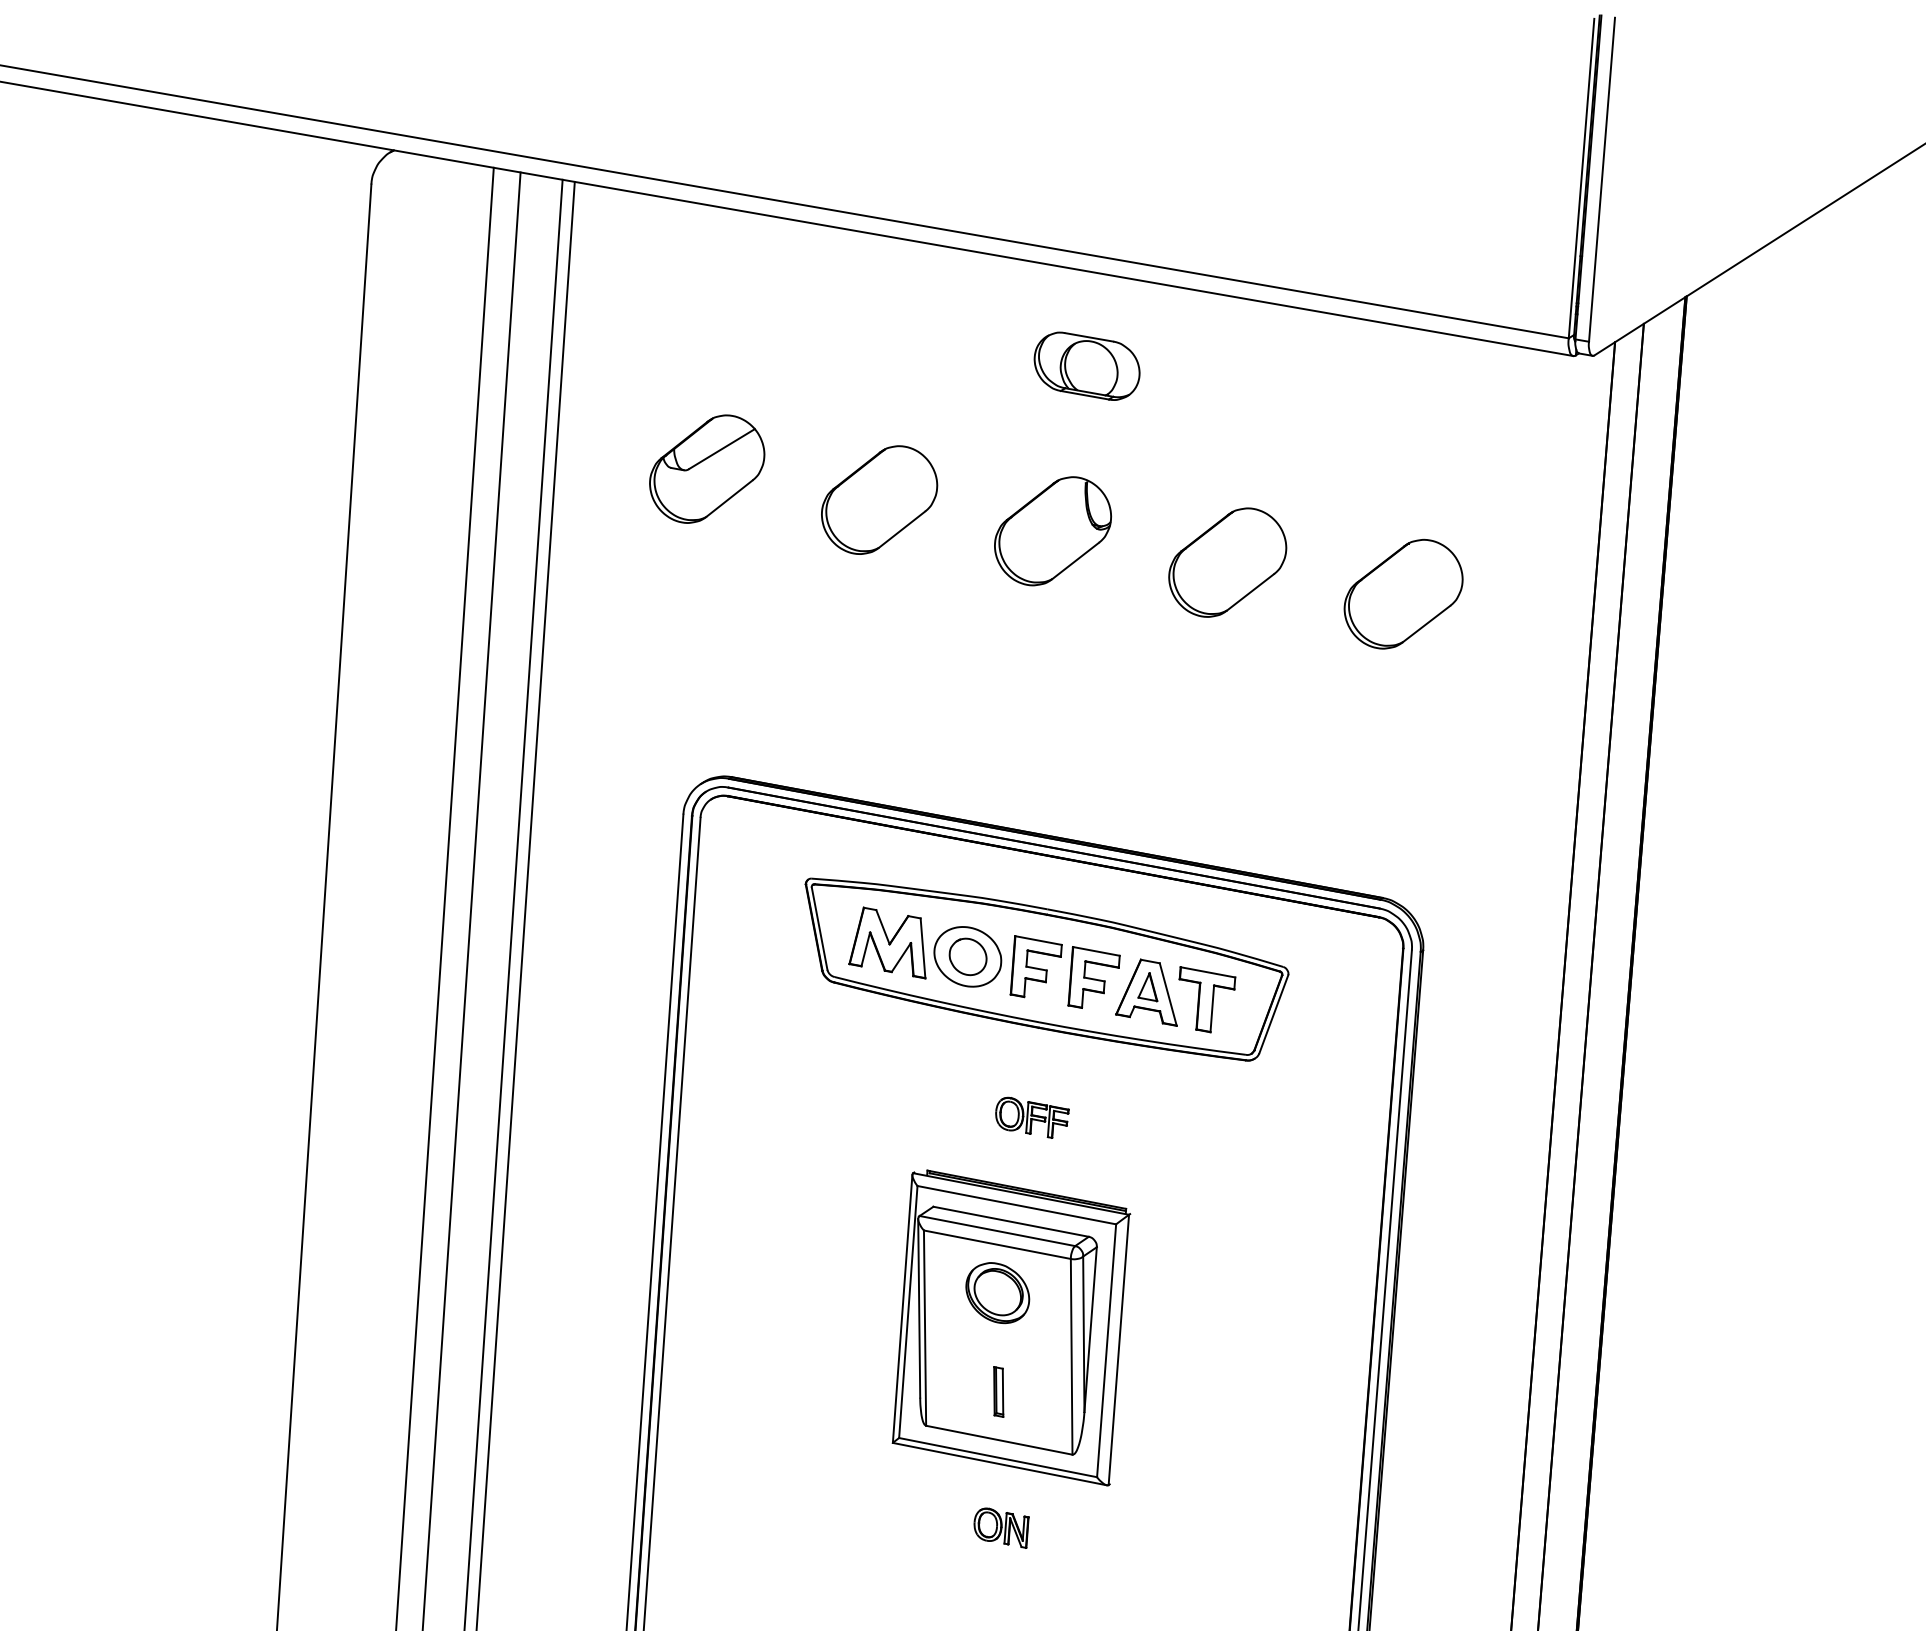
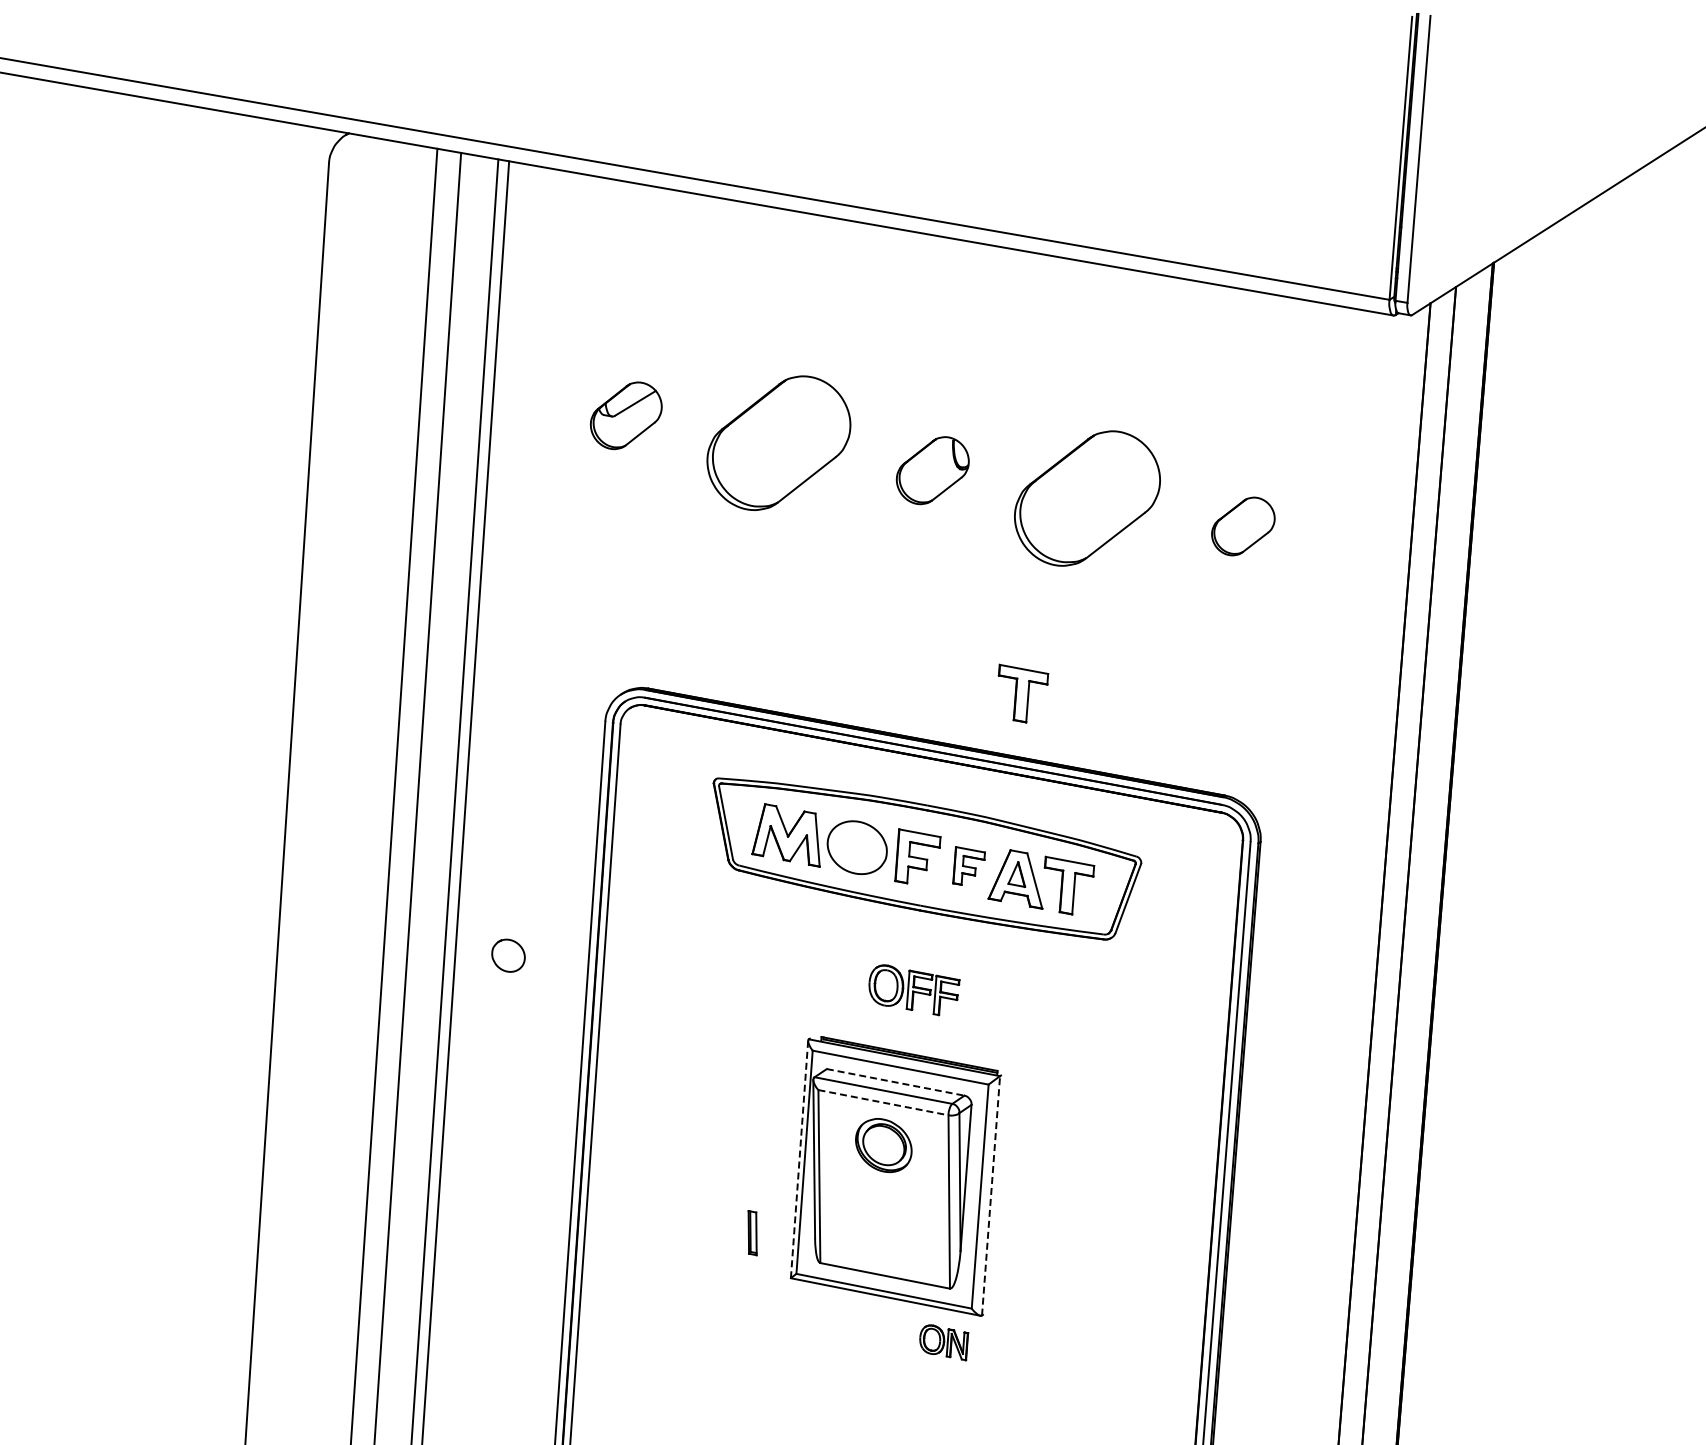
part: (1086, 366) -> (962, 324), removed
part: (706, 468) -> (625, 415), size x0.7
part: (880, 499) -> (779, 442), size x1.4
part: (1052, 530) -> (932, 470), size x0.7
part: (1227, 562) -> (1087, 498), size x1.4
part: (1403, 594) -> (1243, 526), size x0.6
part: (1155, 782) -> (1023, 693), added
part: (968, 956) -> (508, 955), moved
part: (1093, 976) -> (968, 865), size x0.7
part: (1032, 1118) -> (914, 990), size x1.4
line: (1012, 1221) -> (896, 1082), solid -> dashed
line: (997, 1244) -> (883, 1102), solid -> dashed
line: (902, 1308) -> (799, 1159), solid -> dashed
line: (1119, 1349) -> (991, 1195), solid -> dashed
part: (998, 1392) -> (752, 1233), moved
part: (1001, 1527) -> (944, 1342), moved

